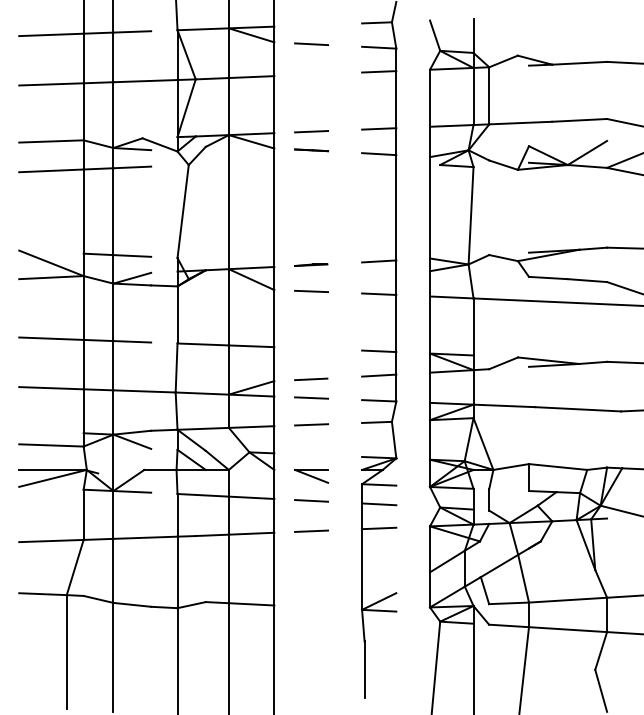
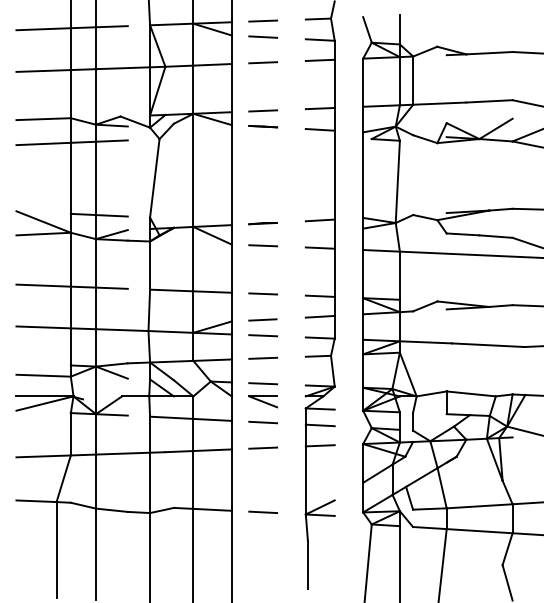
line: (311, 24) -> (263, 20), added
line: (311, 74) -> (263, 62), added
line: (311, 348) -> (263, 293), added
line: (311, 454) -> (263, 383), added
line: (311, 607) -> (263, 512), added

